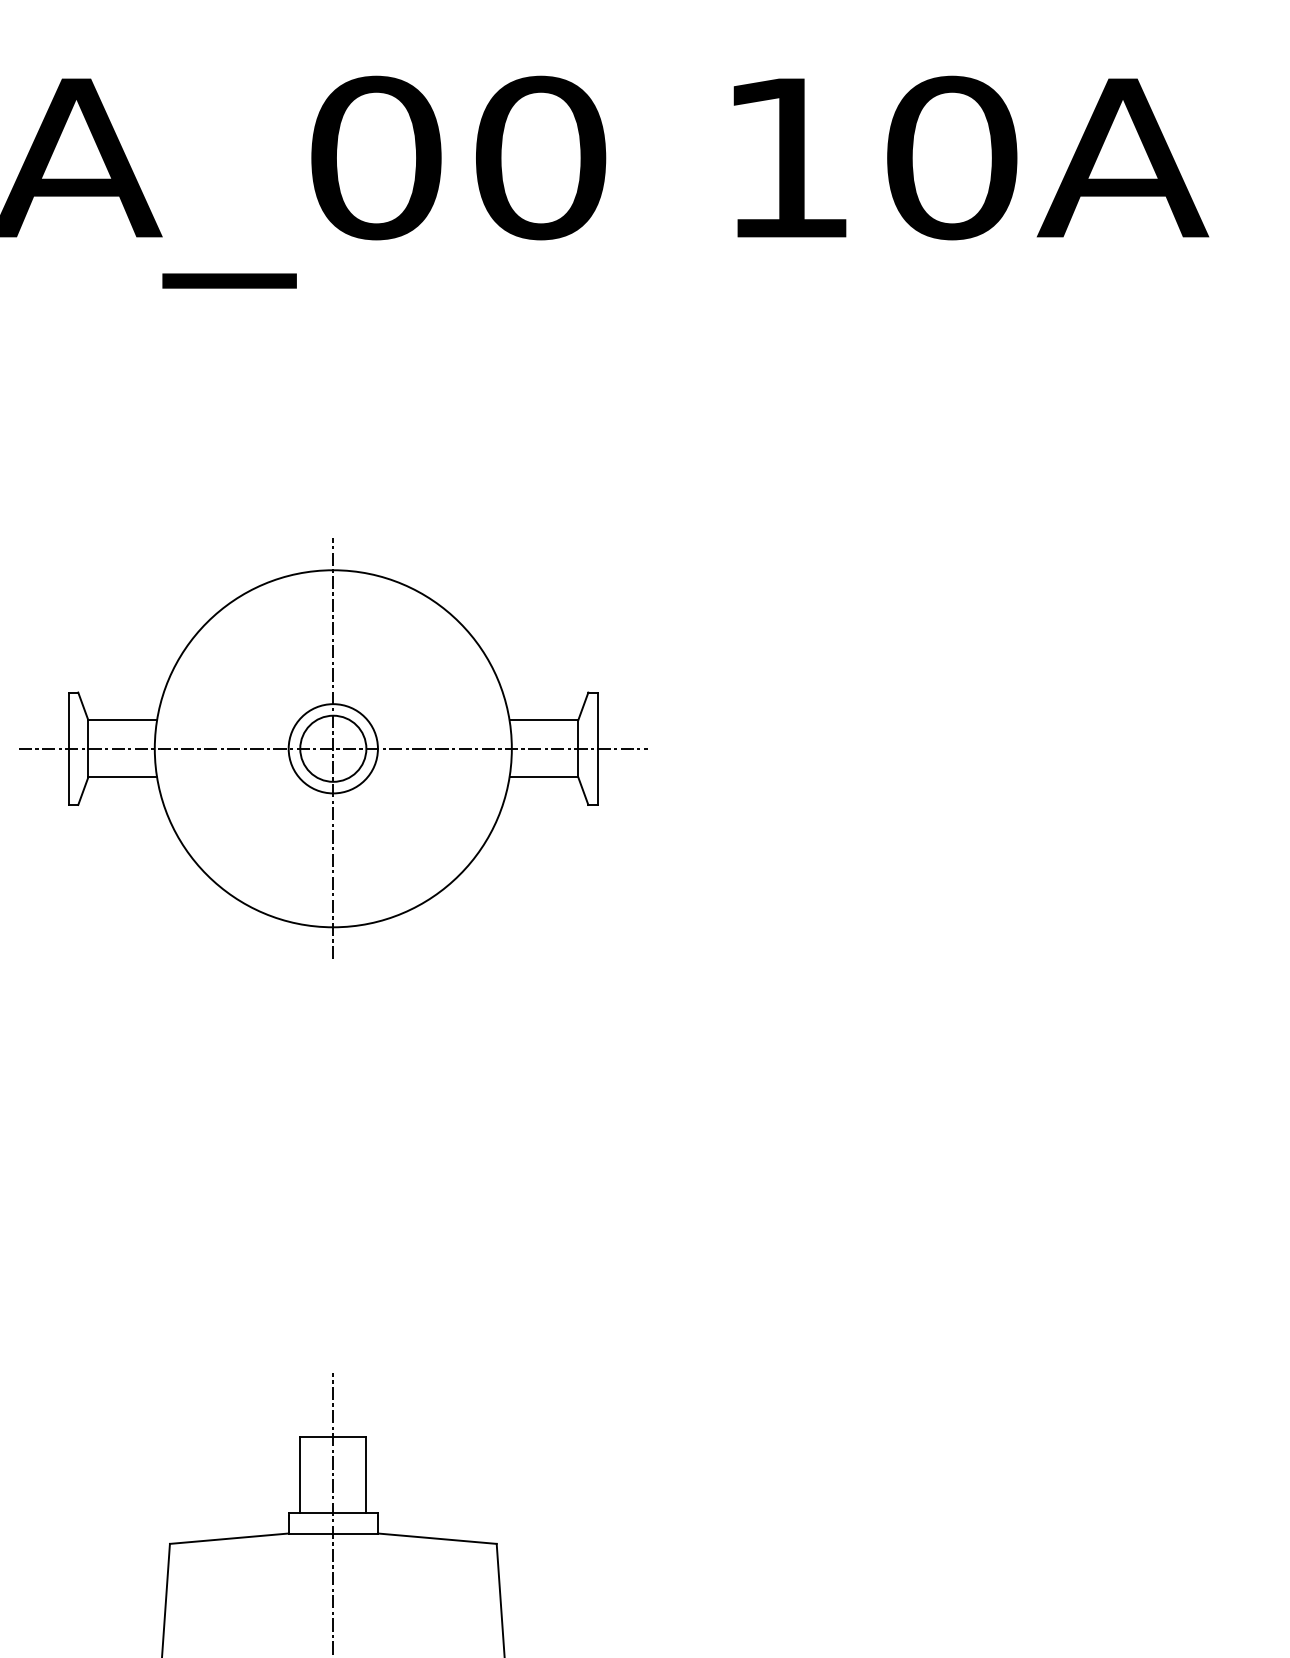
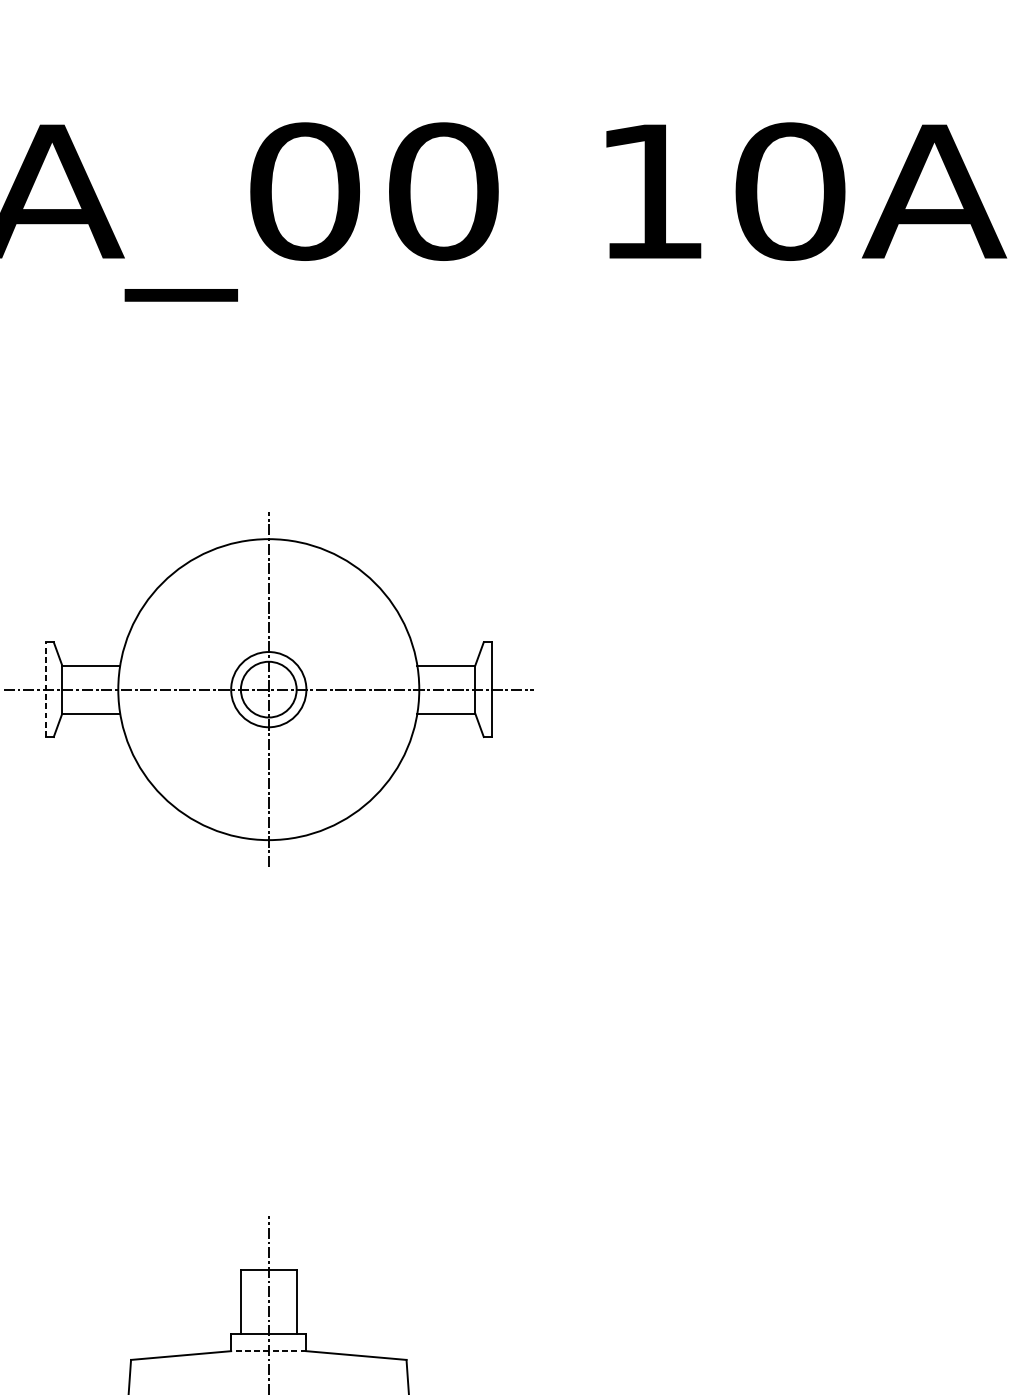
line: (68, 748) -> (45, 689), solid -> dashed
line: (333, 1533) -> (268, 1351), solid -> dashed

